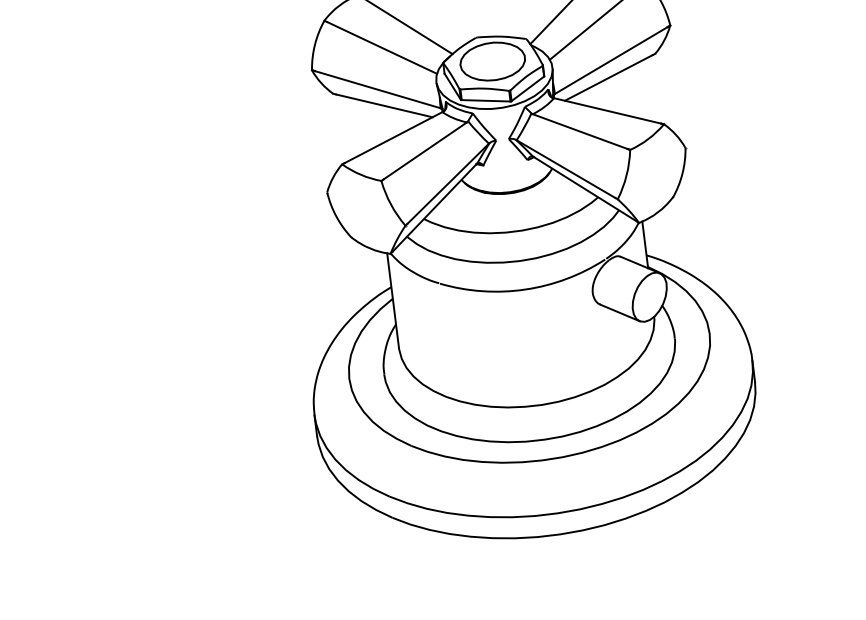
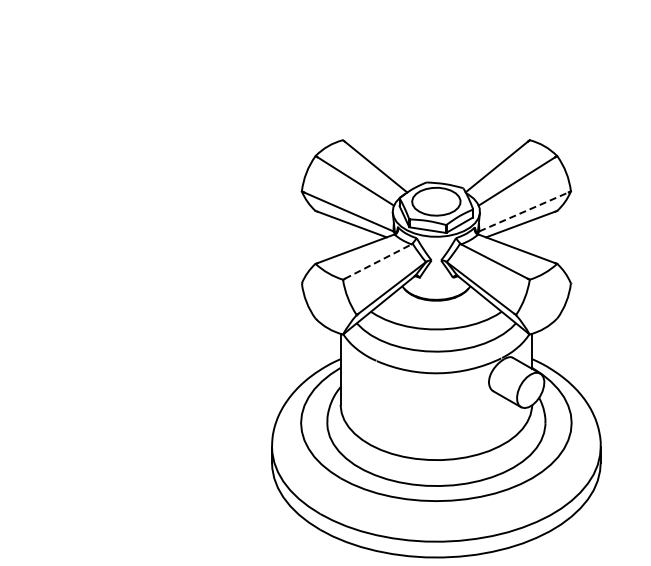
line: (611, 59) -> (524, 211), solid -> dashed
line: (425, 150) -> (378, 261), solid -> dashed

